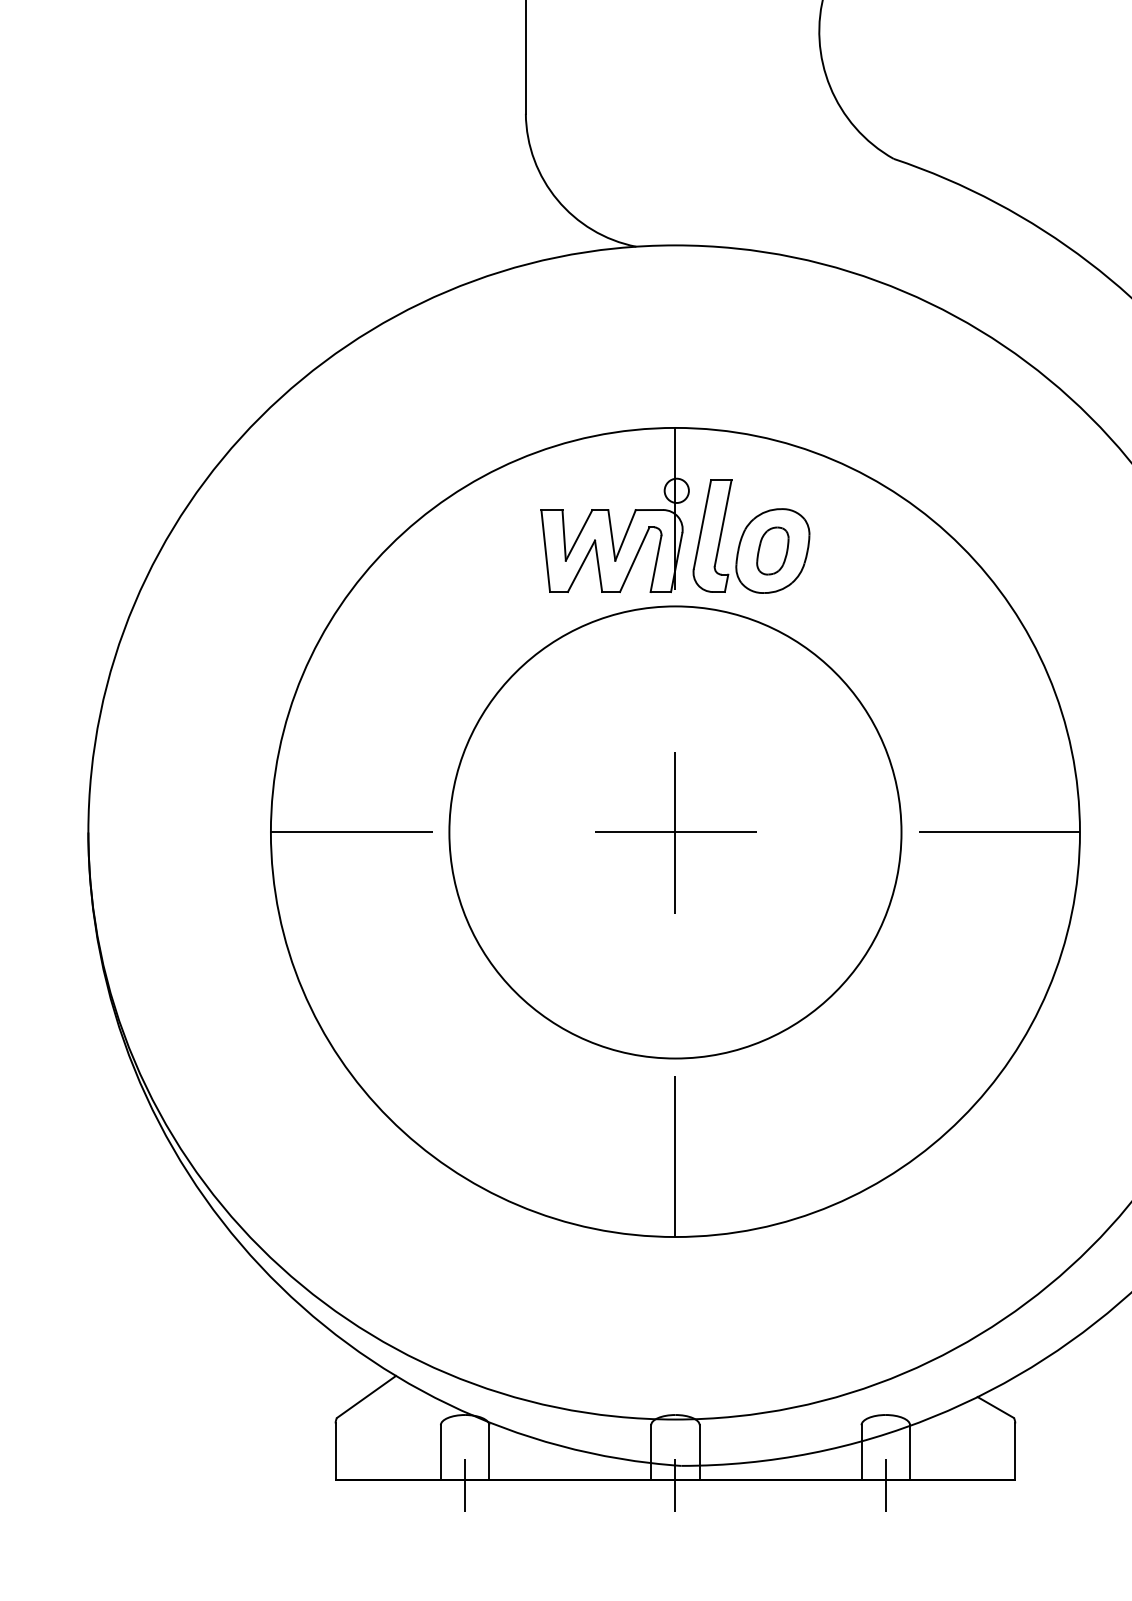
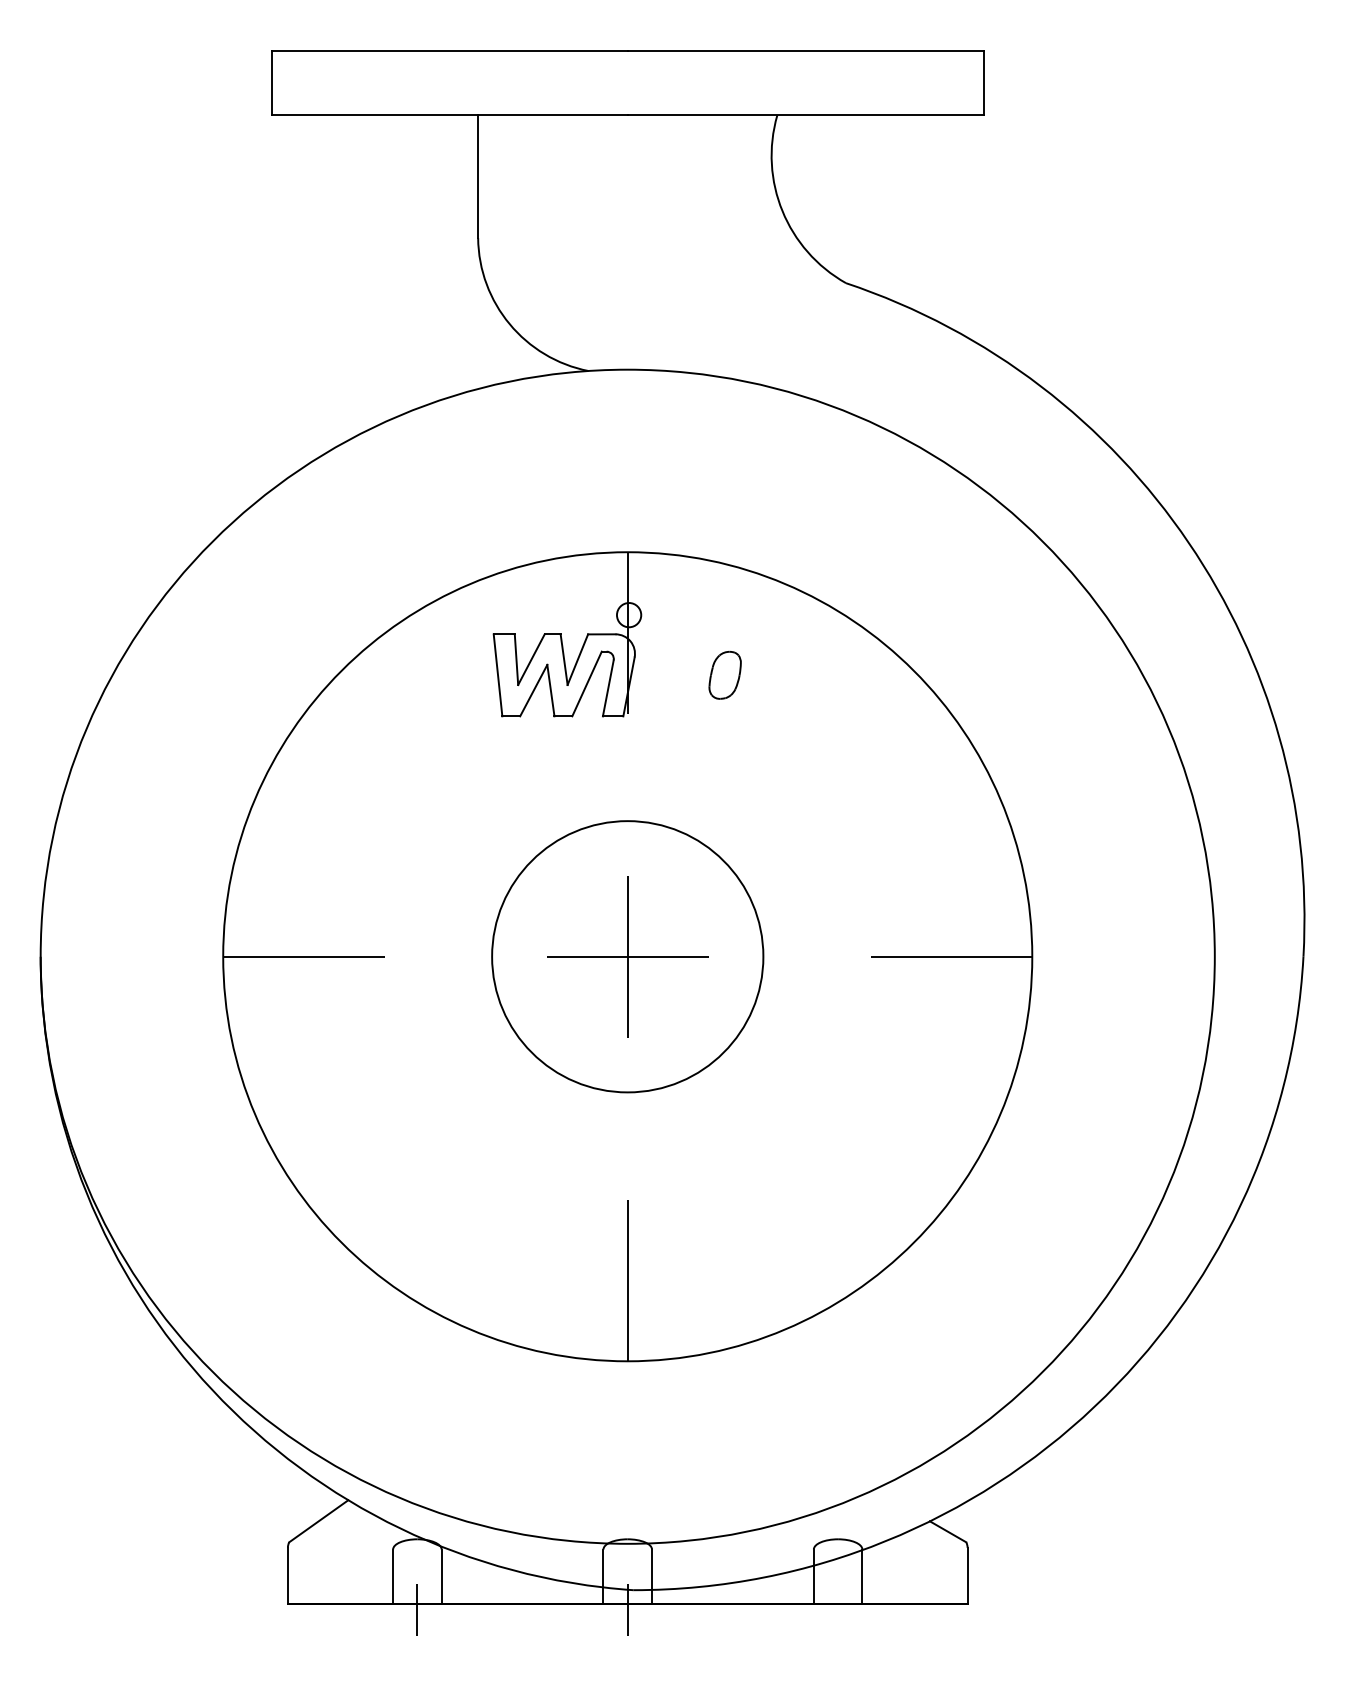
part: (751, 536) -> (703, 660), removed
circle: (675, 832) -> (627, 956), size x0.6
line: (886, 1485) -> (838, 1609), removed

